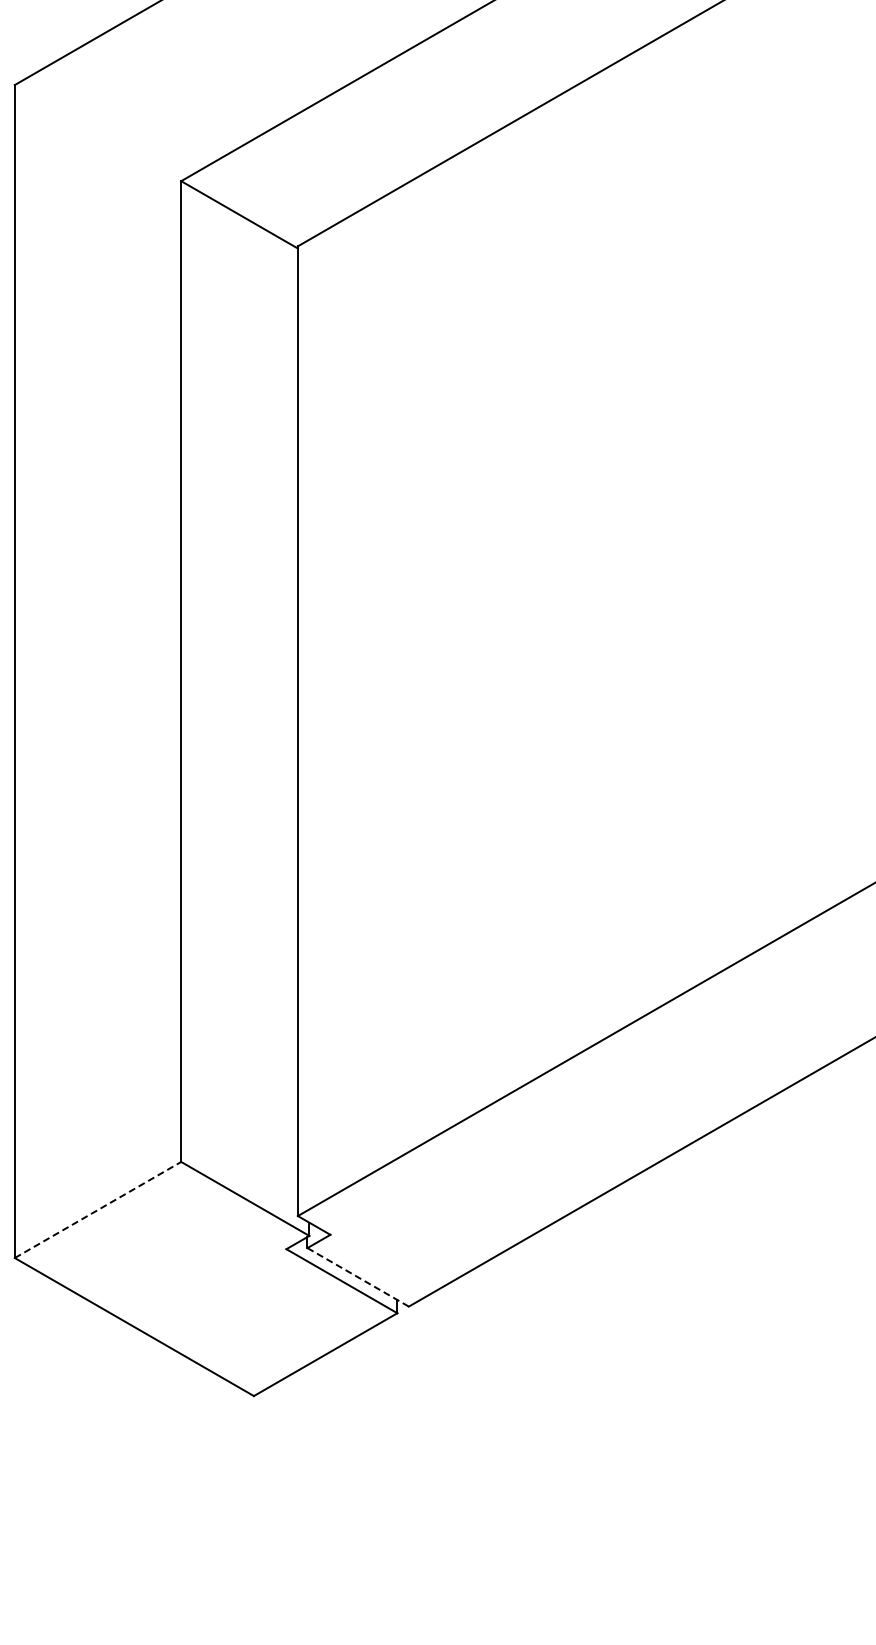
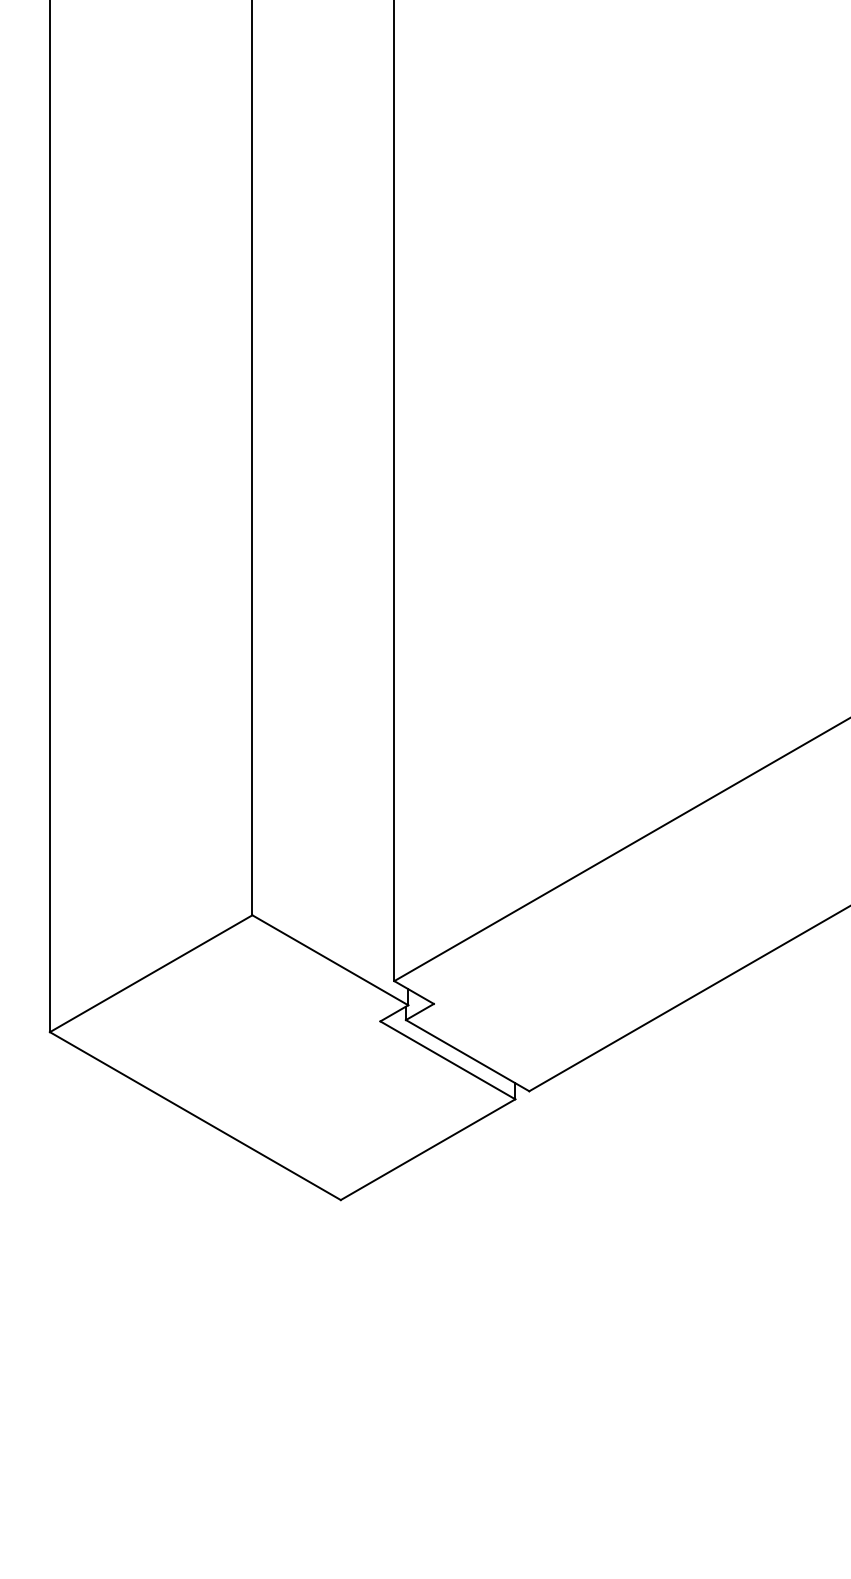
line: (98, 1209) -> (151, 973), dashed -> solid
line: (358, 1277) -> (468, 1055), dashed -> solid

